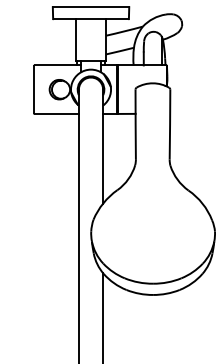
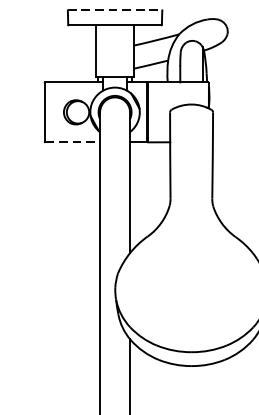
line: (91, 7) -> (115, 10), solid -> dashed
line: (57, 113) -> (73, 141), solid -> dashed

